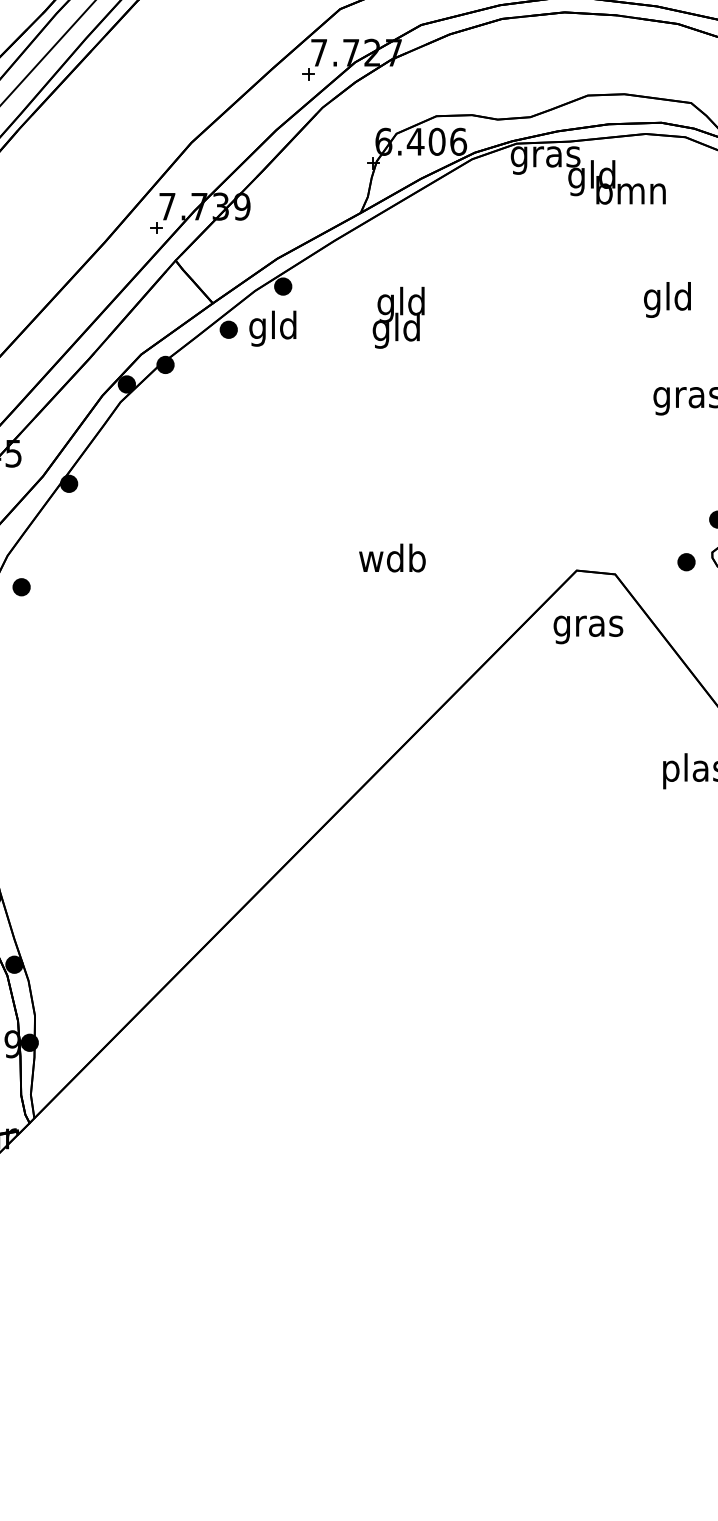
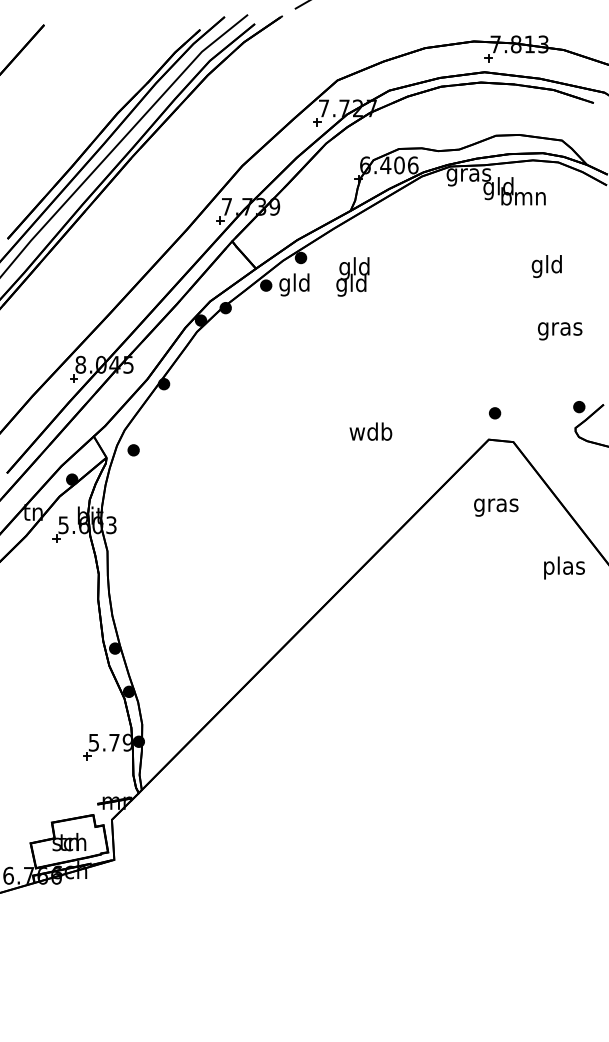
text: (398, 317) -> (352, 276), moved
part: (687, 562) -> (495, 413), moved
text: (588, 629) -> (496, 507), moved

